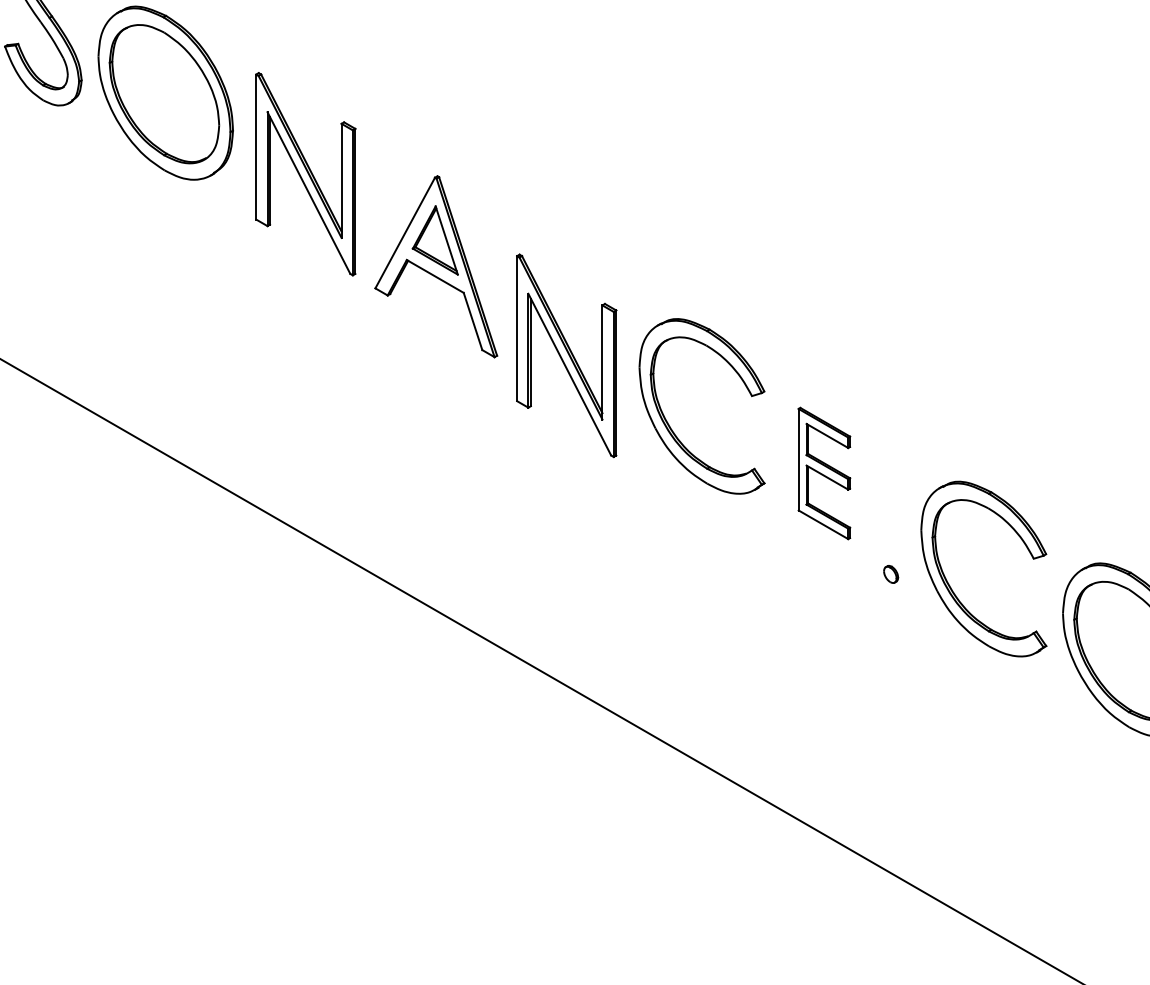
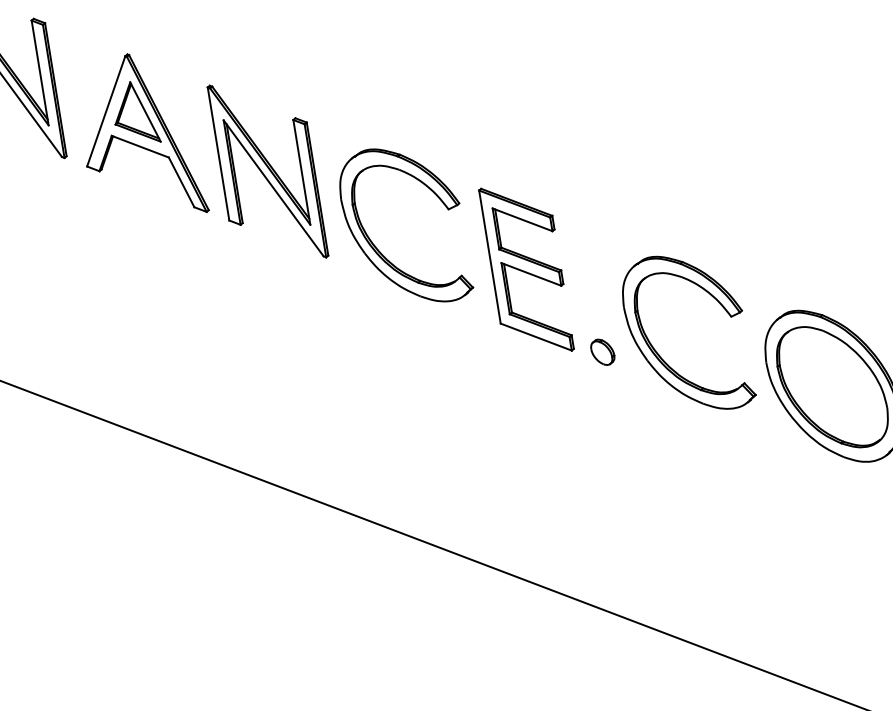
part: (566, 355) -> (267, 171), moved
part: (824, 473) -> (526, 269), size x1.43
part: (890, 574) -> (602, 352), size x1.67

